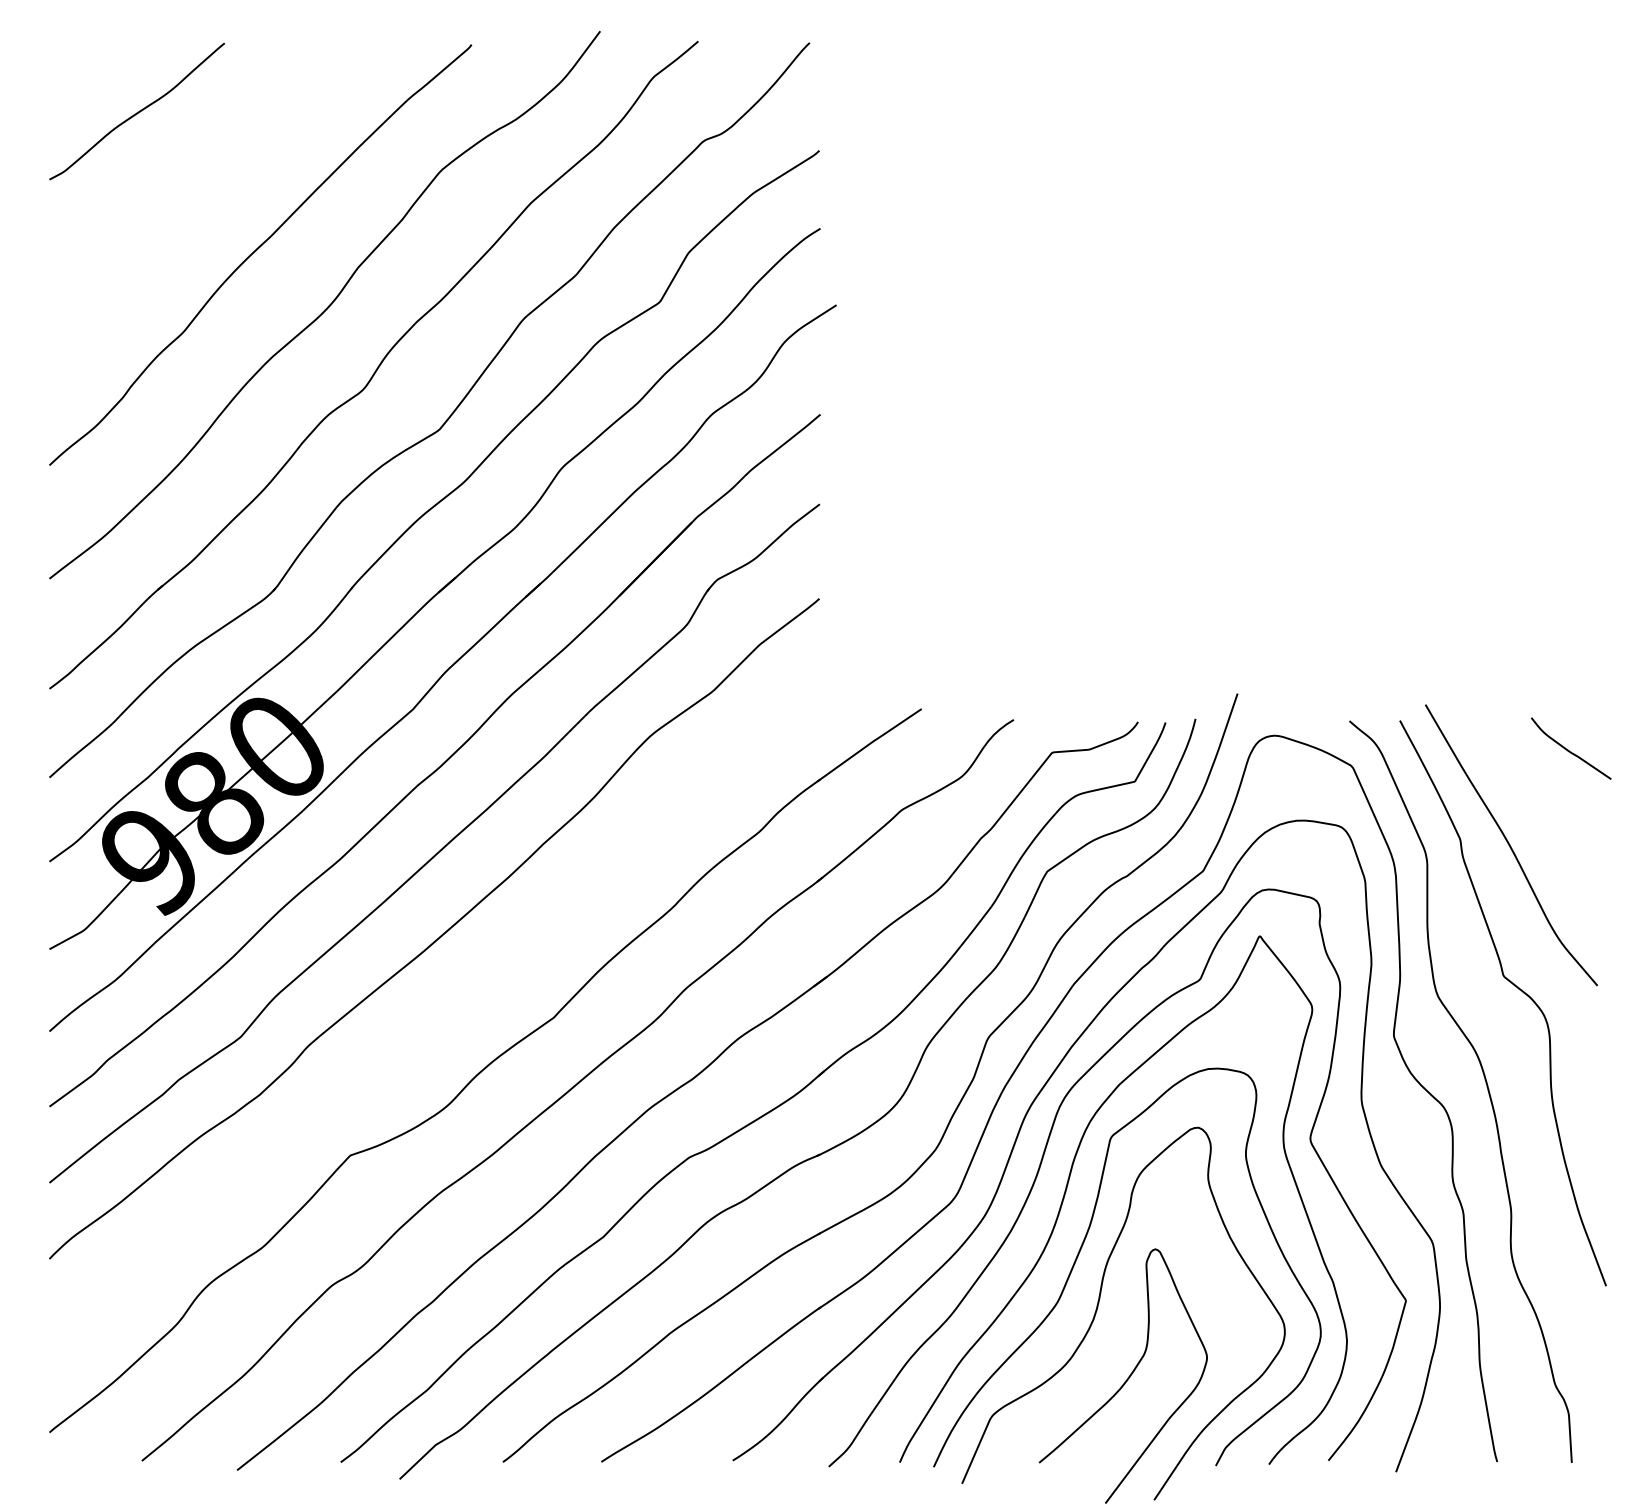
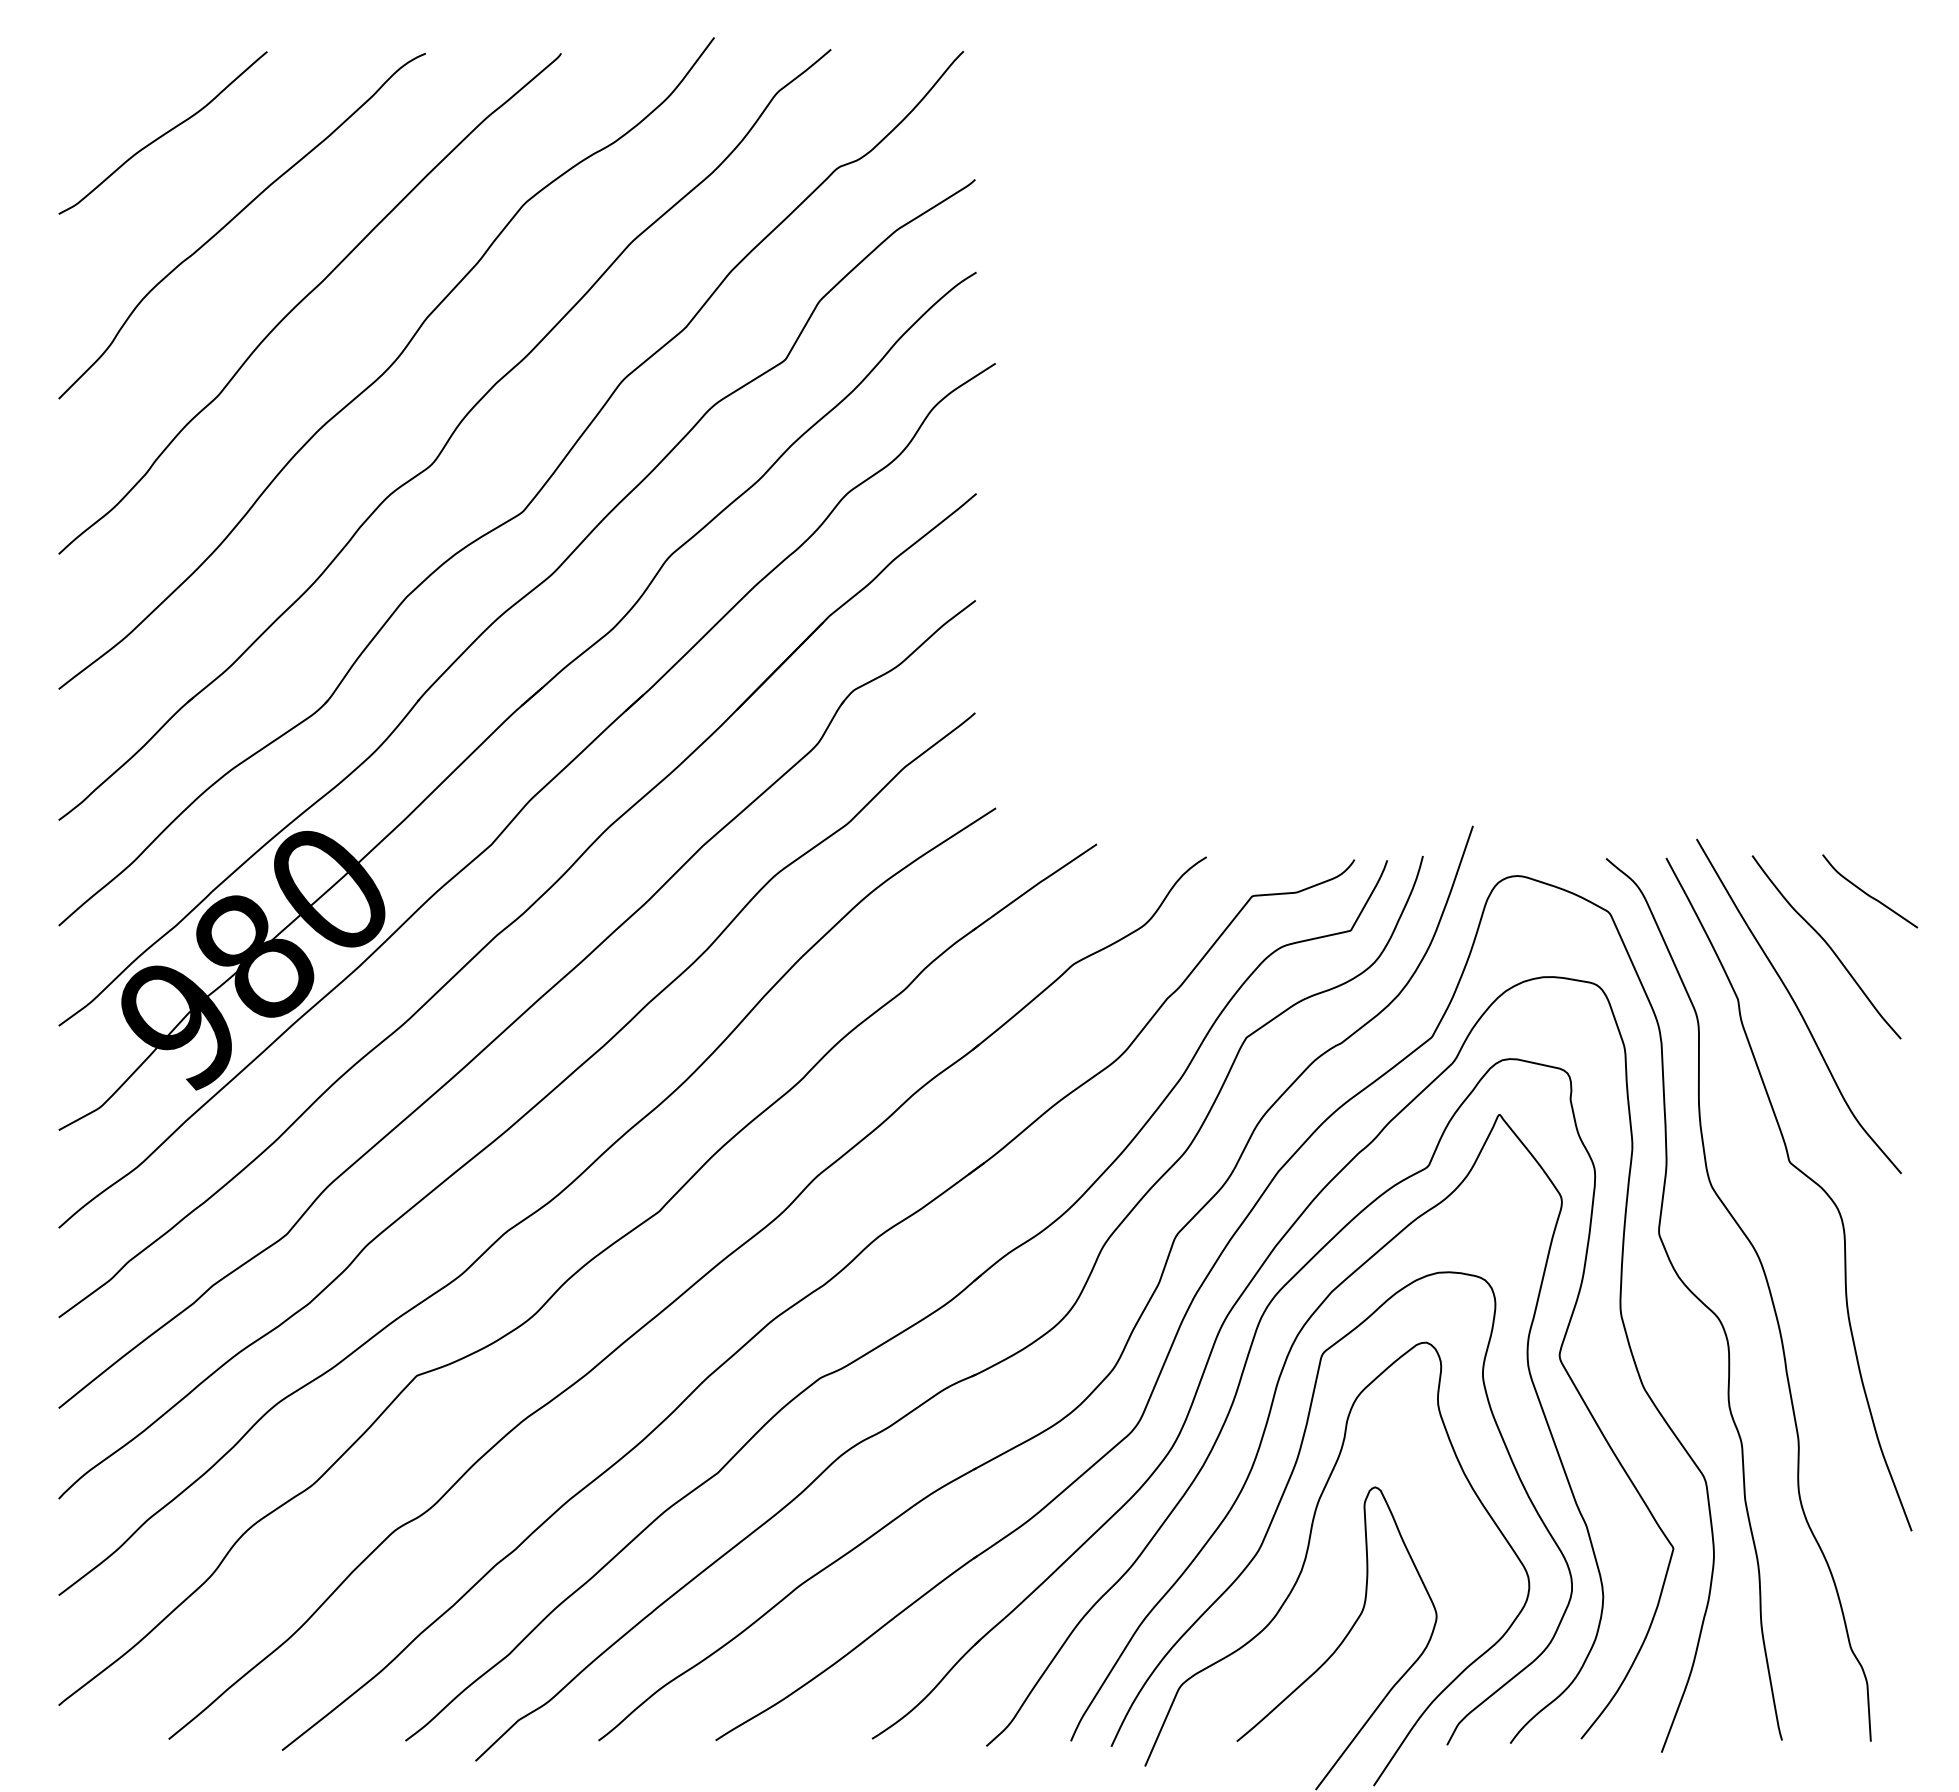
curve: (198, 182) -> (236, 217), added
curve: (1536, 795) -> (1828, 947), added
curve: (449, 1017) -> (534, 1211), added

